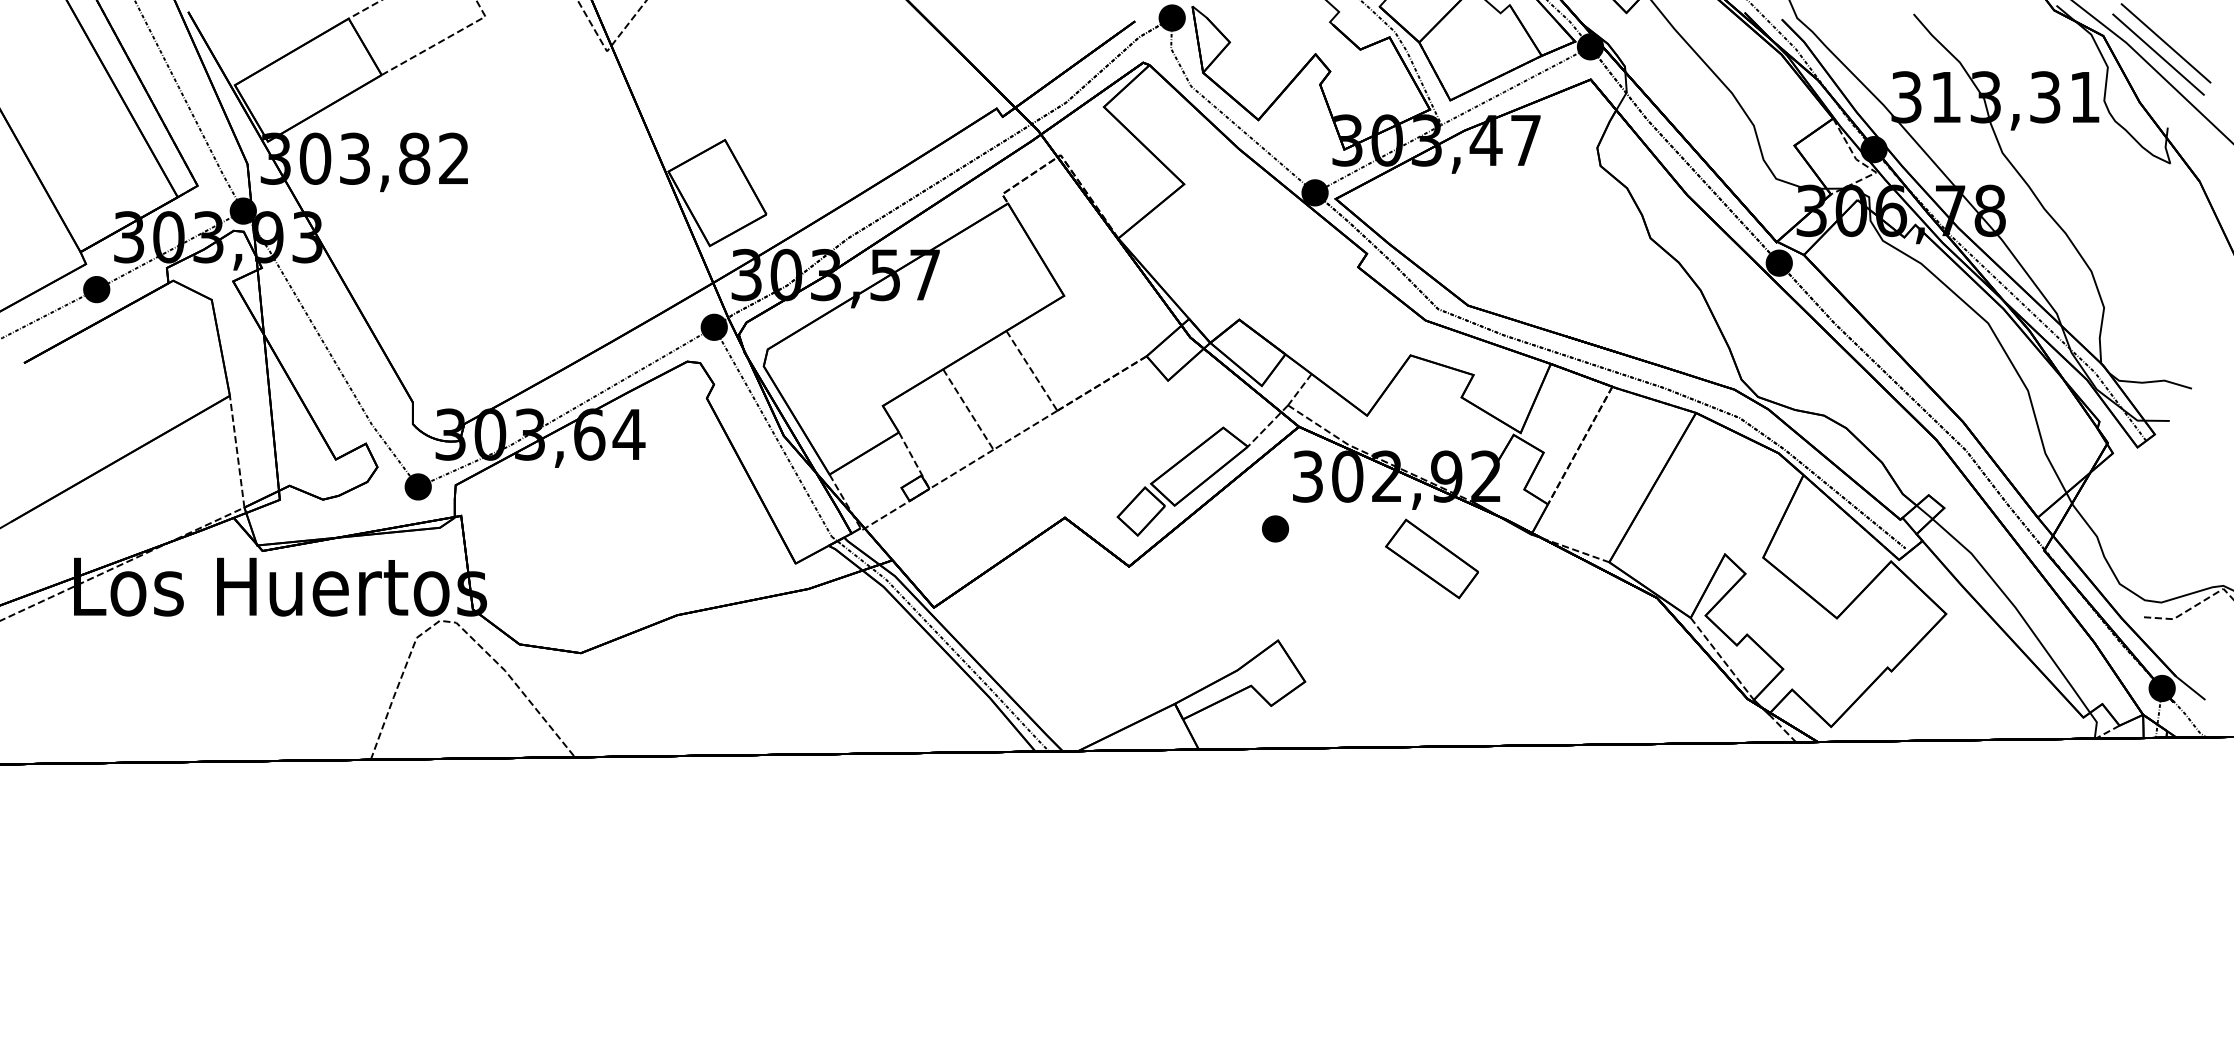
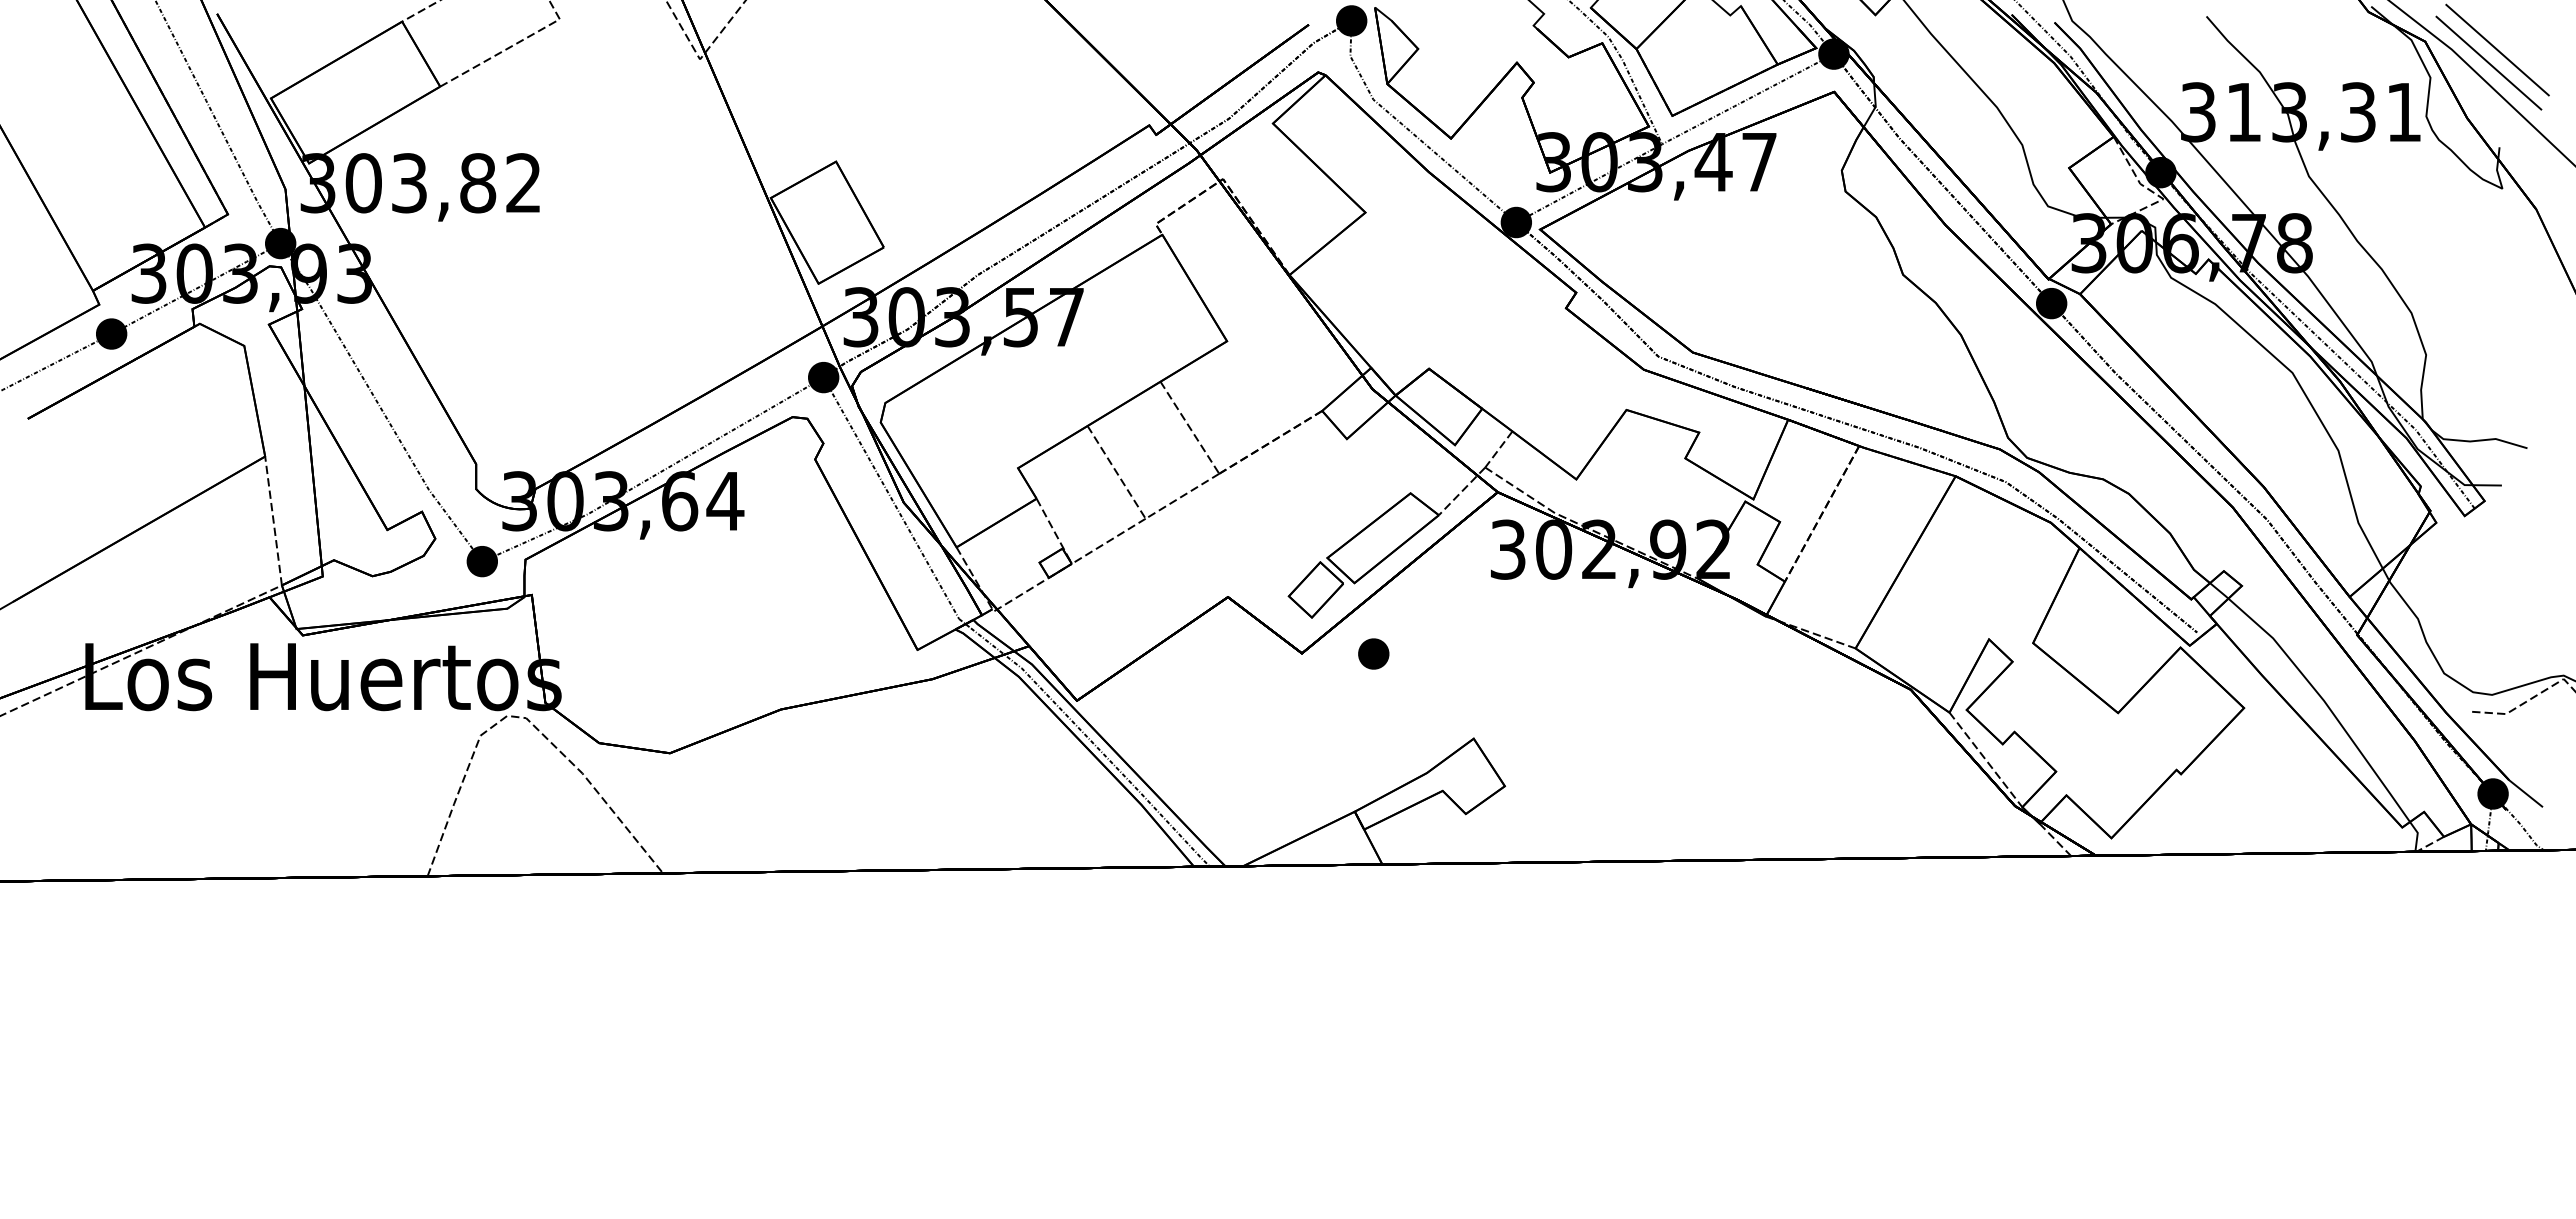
part: (1275, 528) -> (1373, 653), moved
part: (1432, 558) -> (1651, 644), removed

